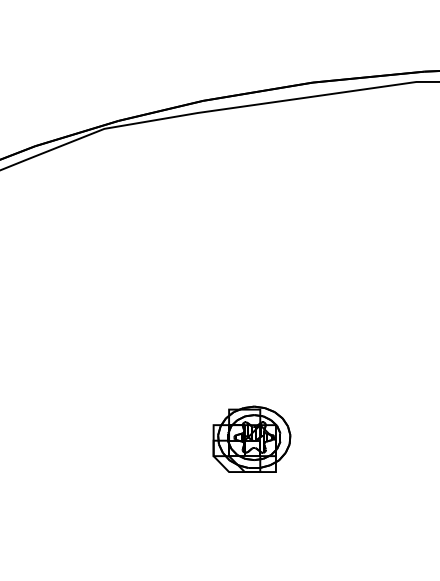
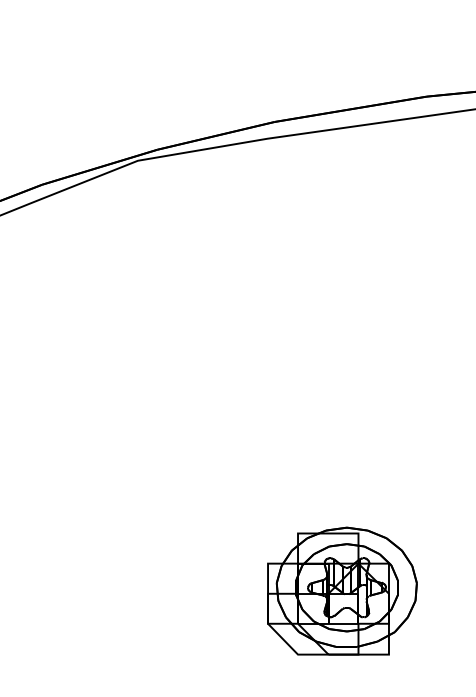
part: (251, 438) -> (341, 589), size x1.4

